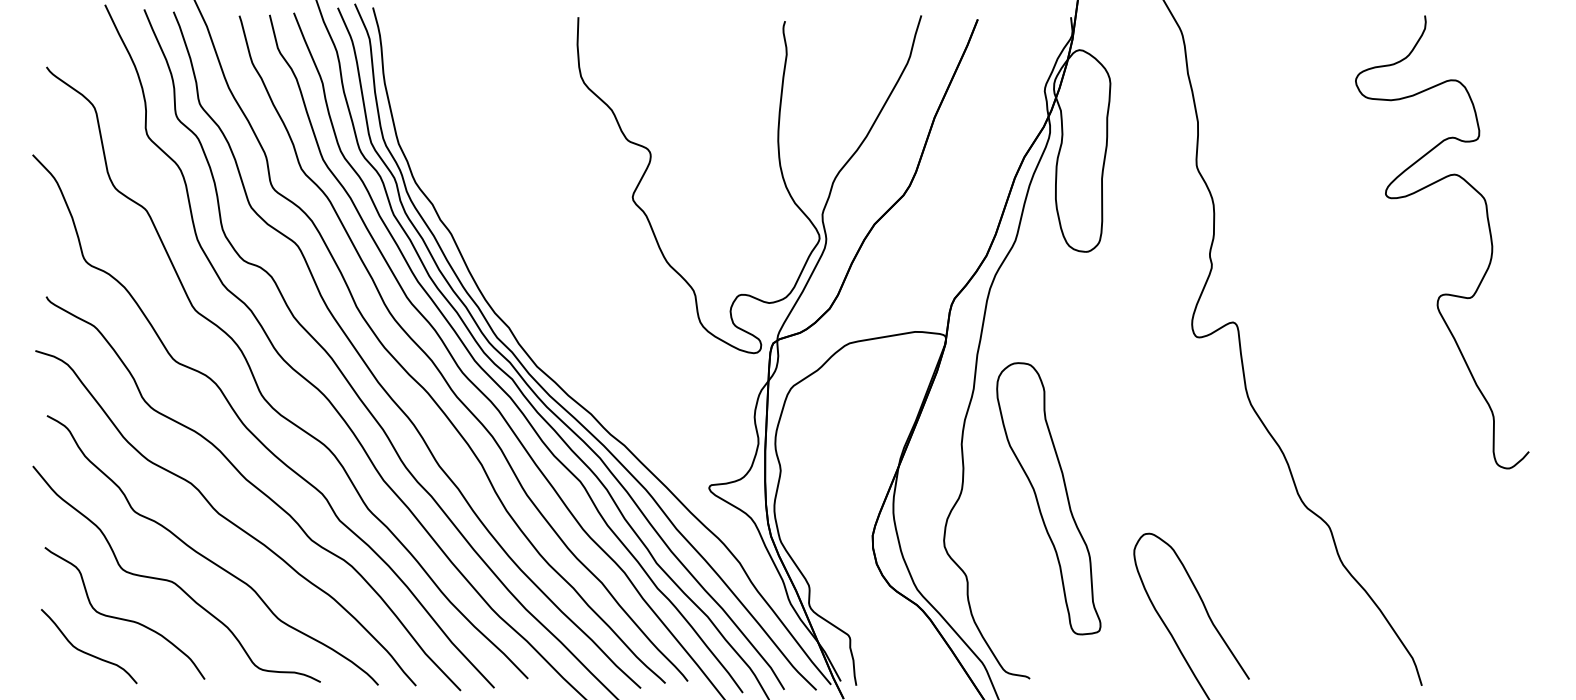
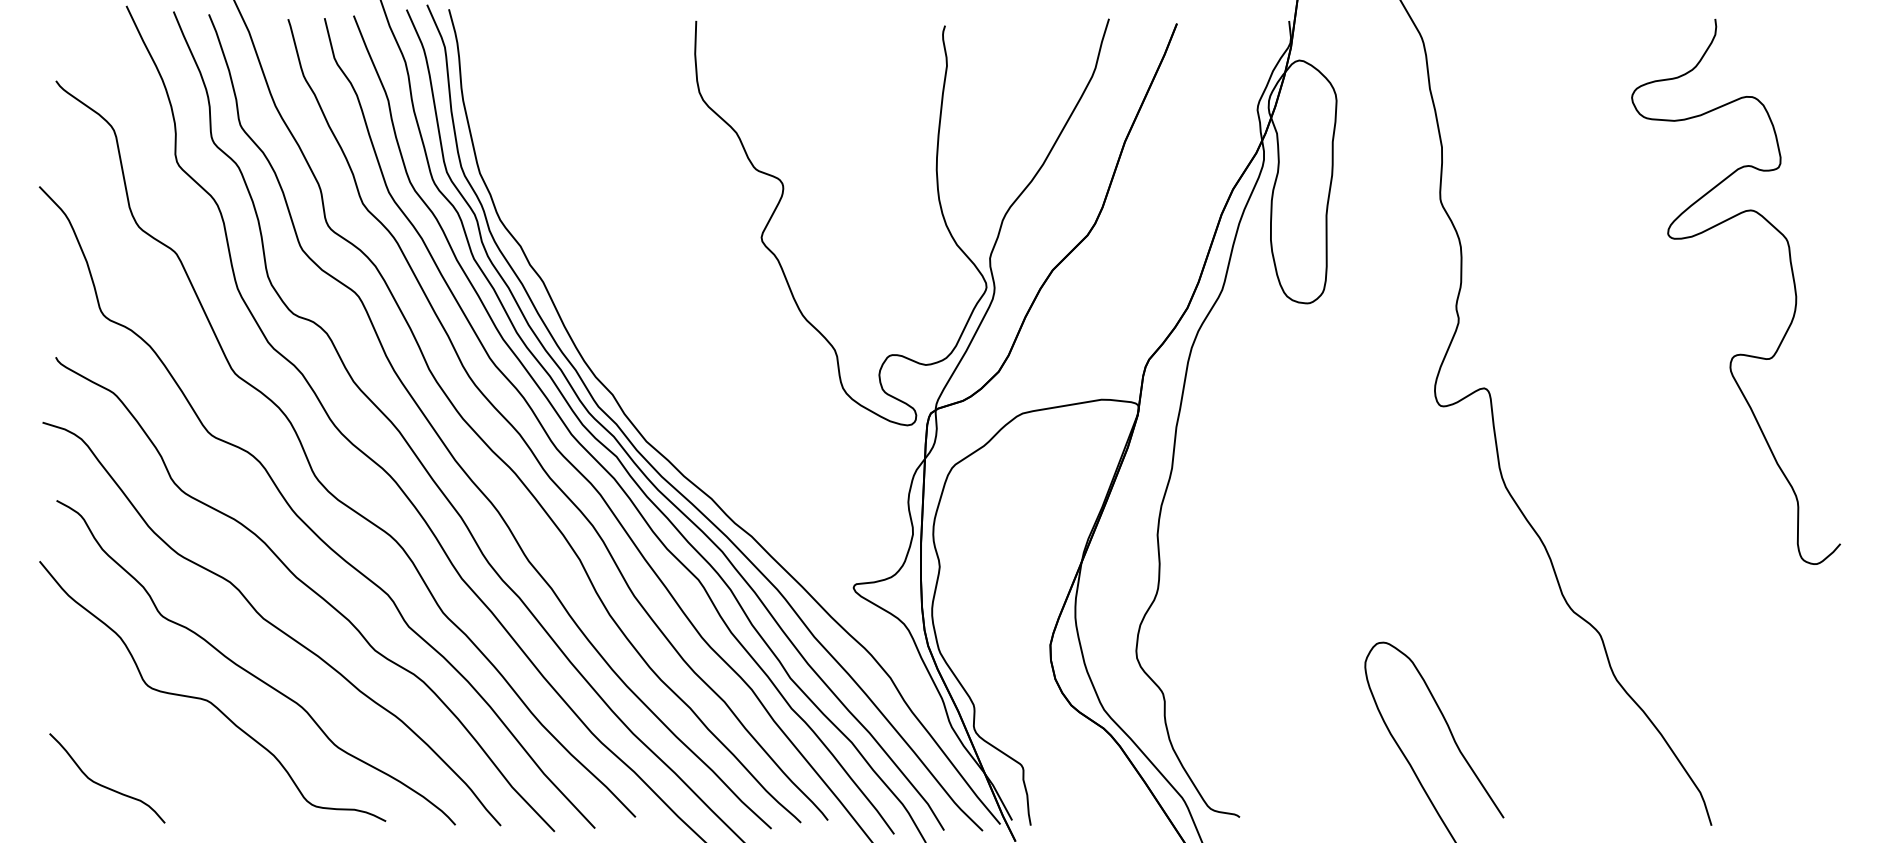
part: (1048, 498) -> (1262, 600), removed
curve: (124, 618) -> (149, 744), removed

